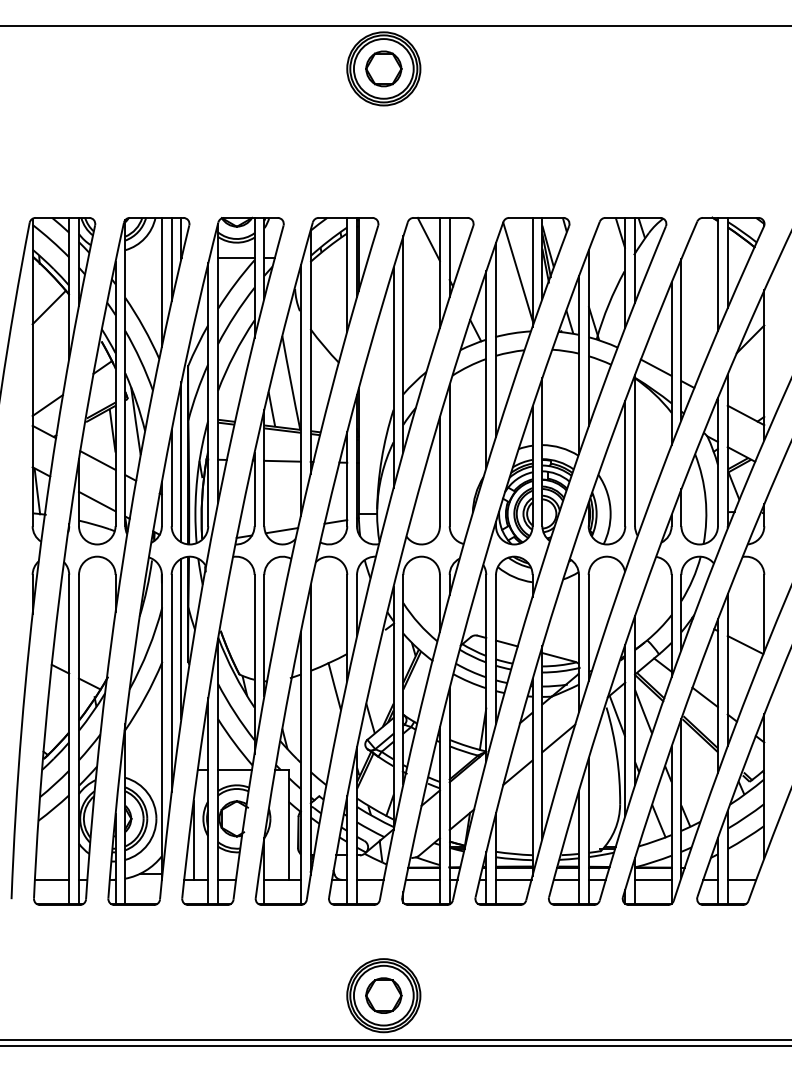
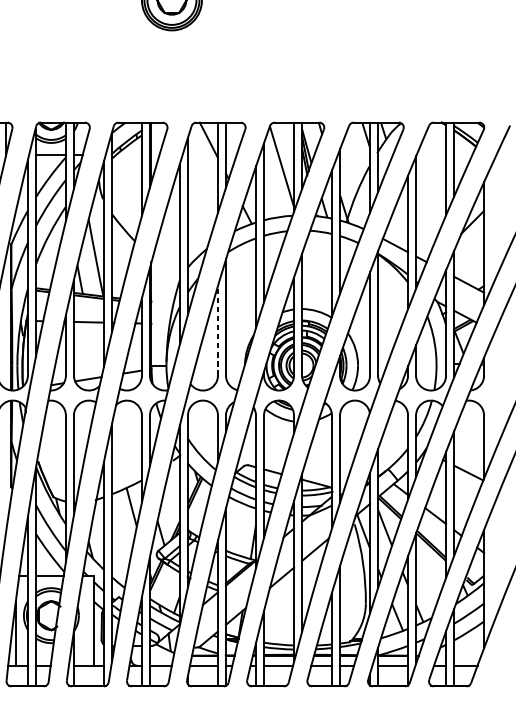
line: (181, 462) -> (5, 323), removed
line: (439, 471) -> (217, 330), solid -> dashed
line: (181, 638) -> (5, 467), removed

